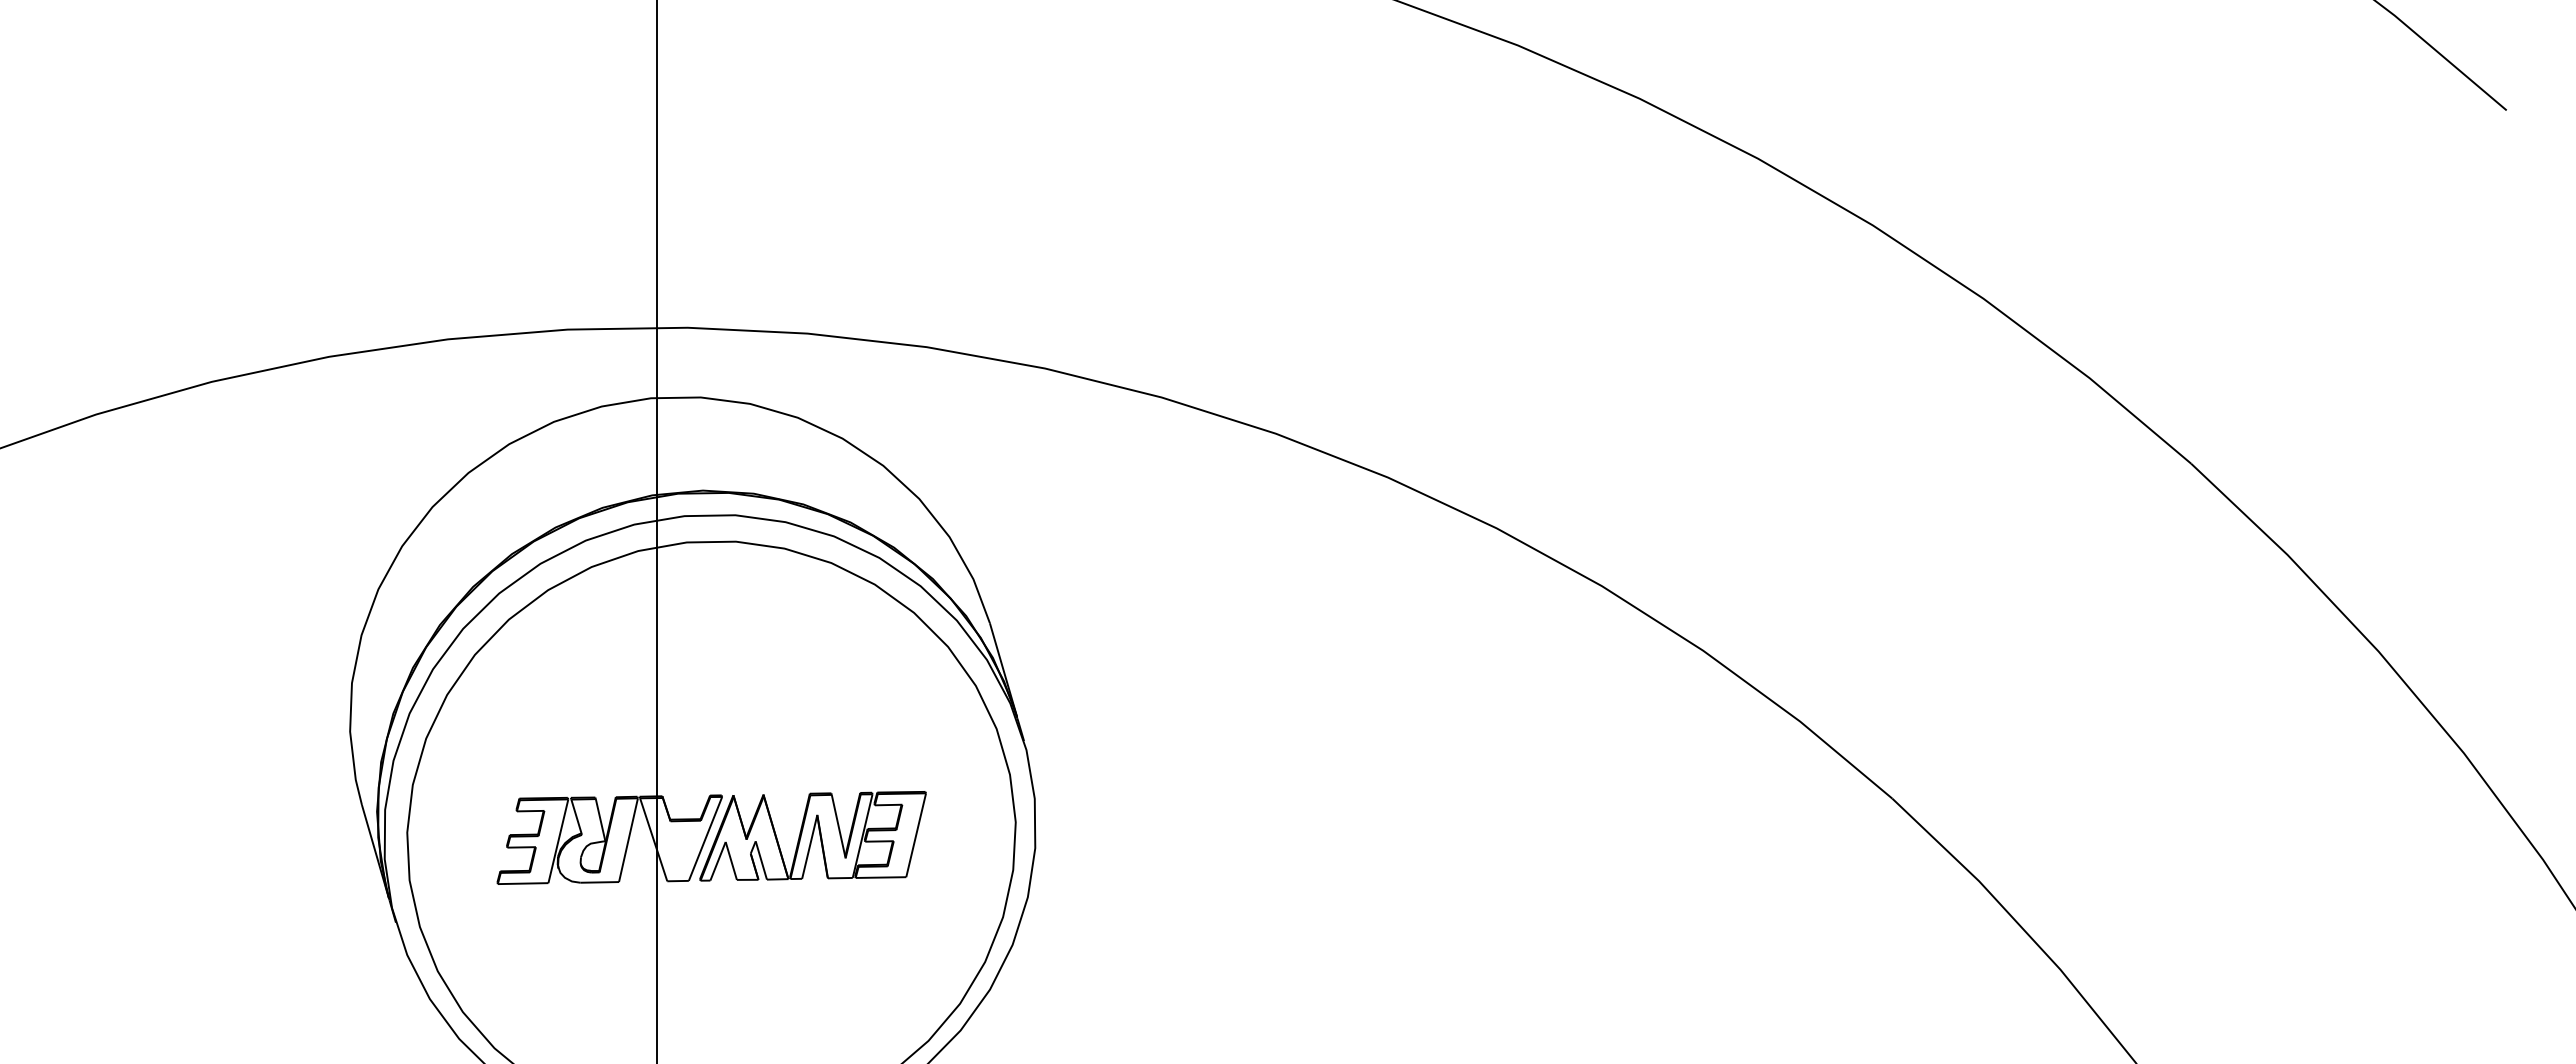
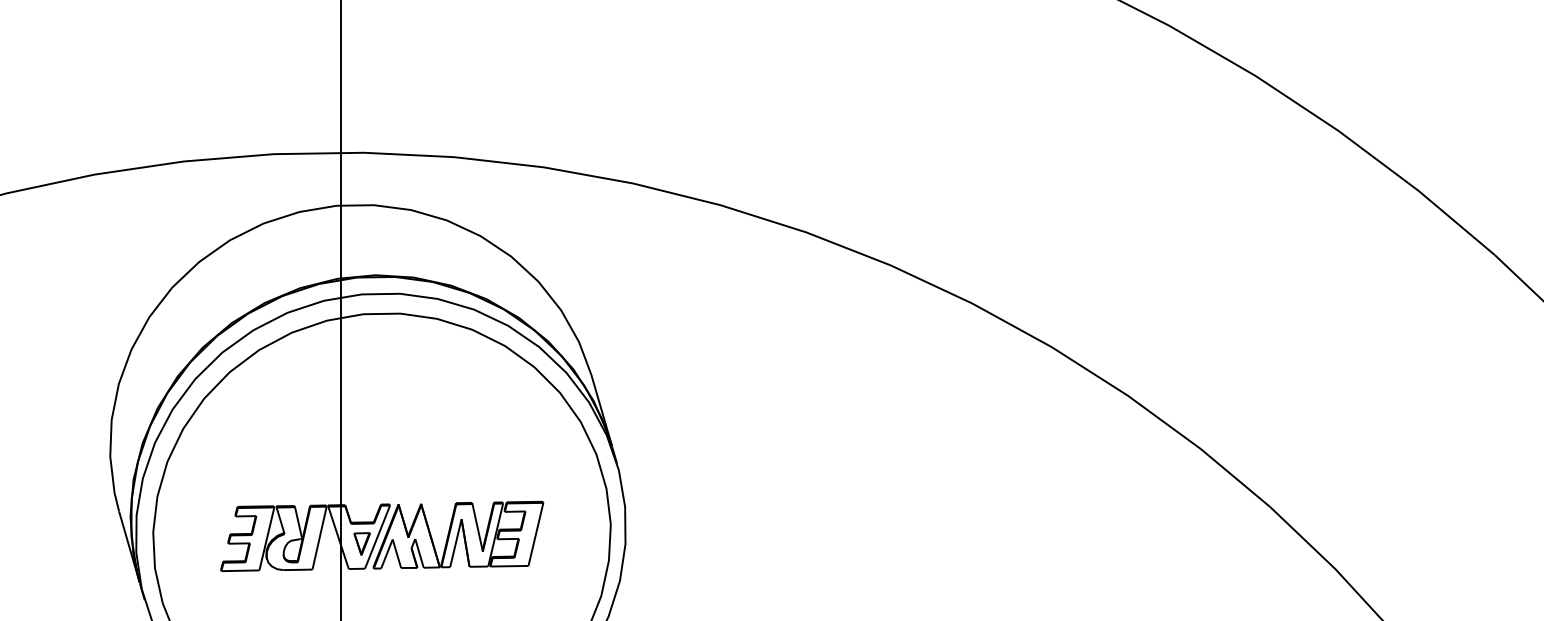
part: (684, 847) -> (361, 543), added

